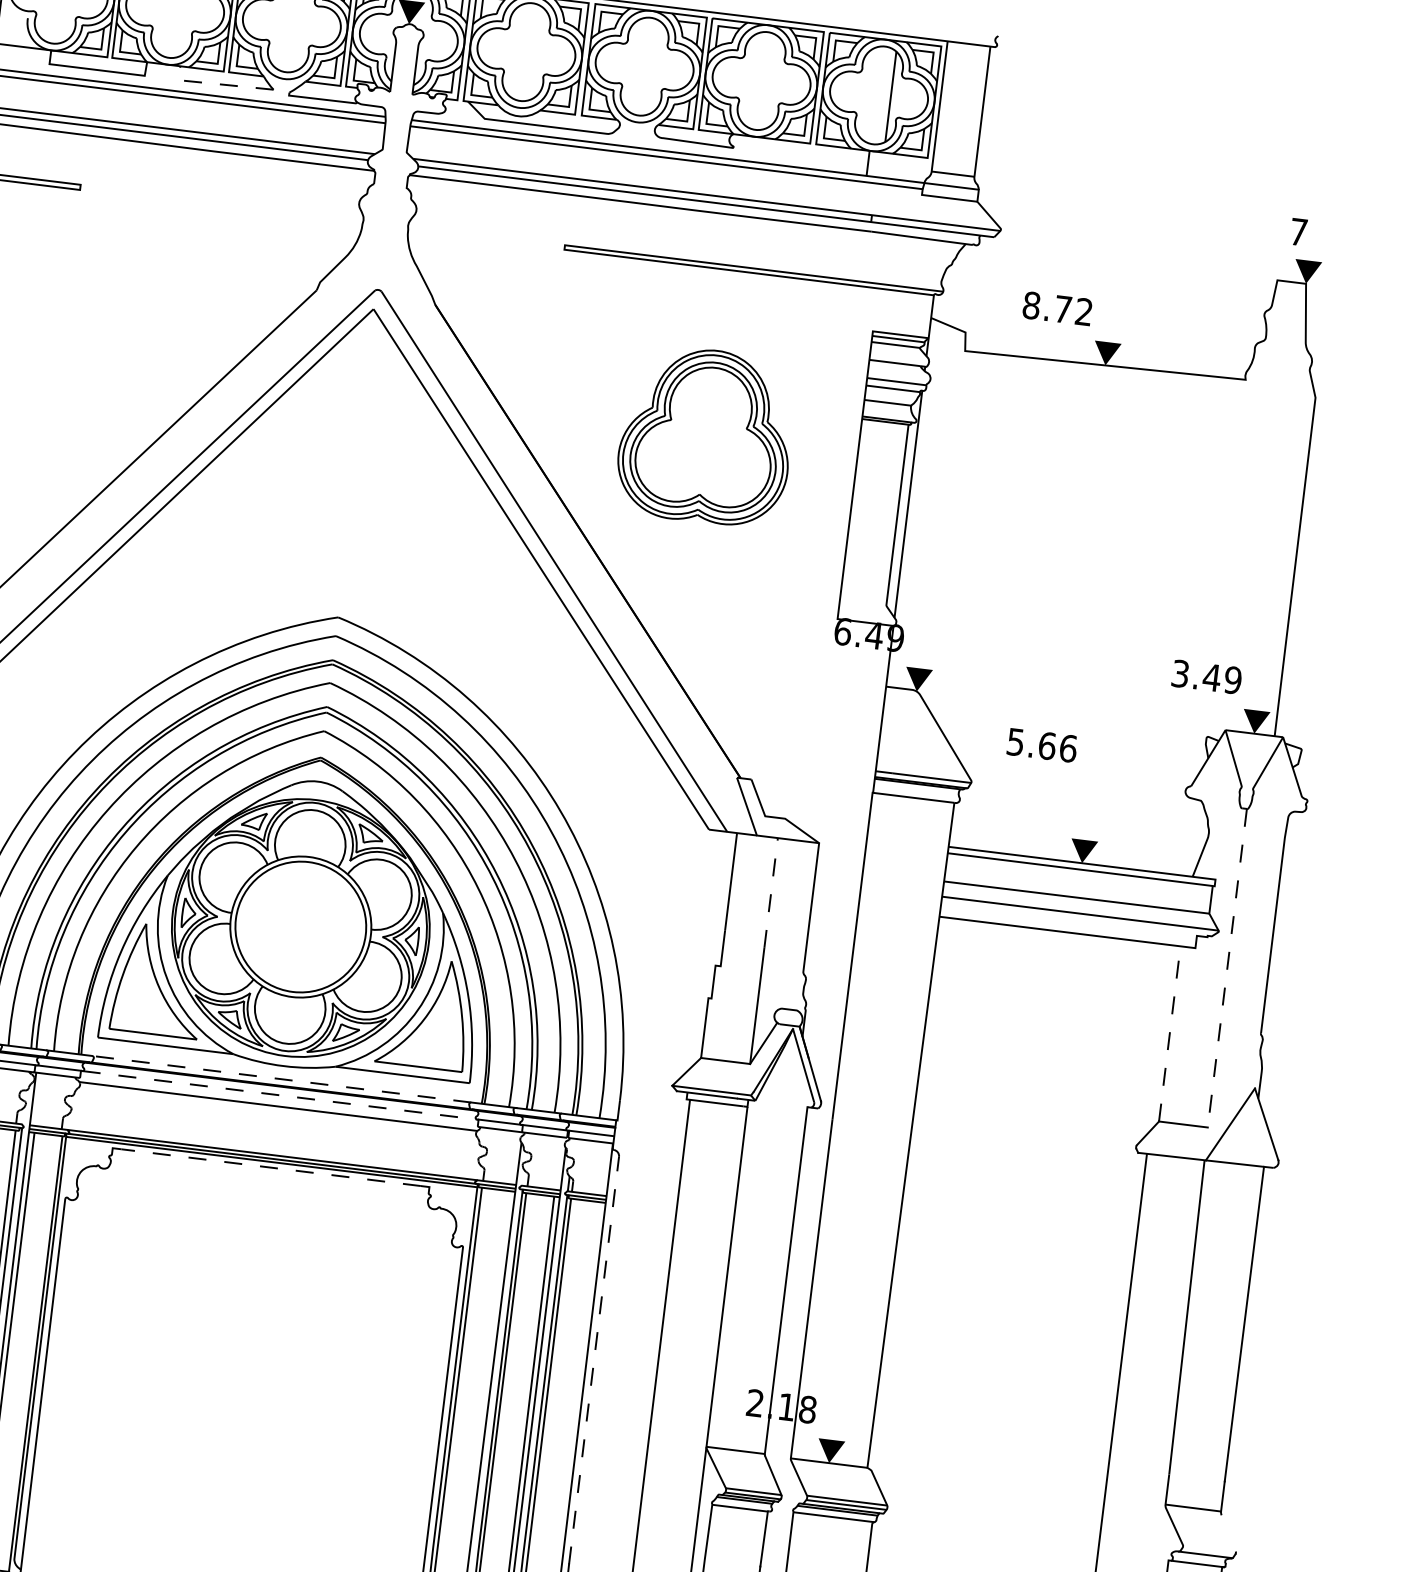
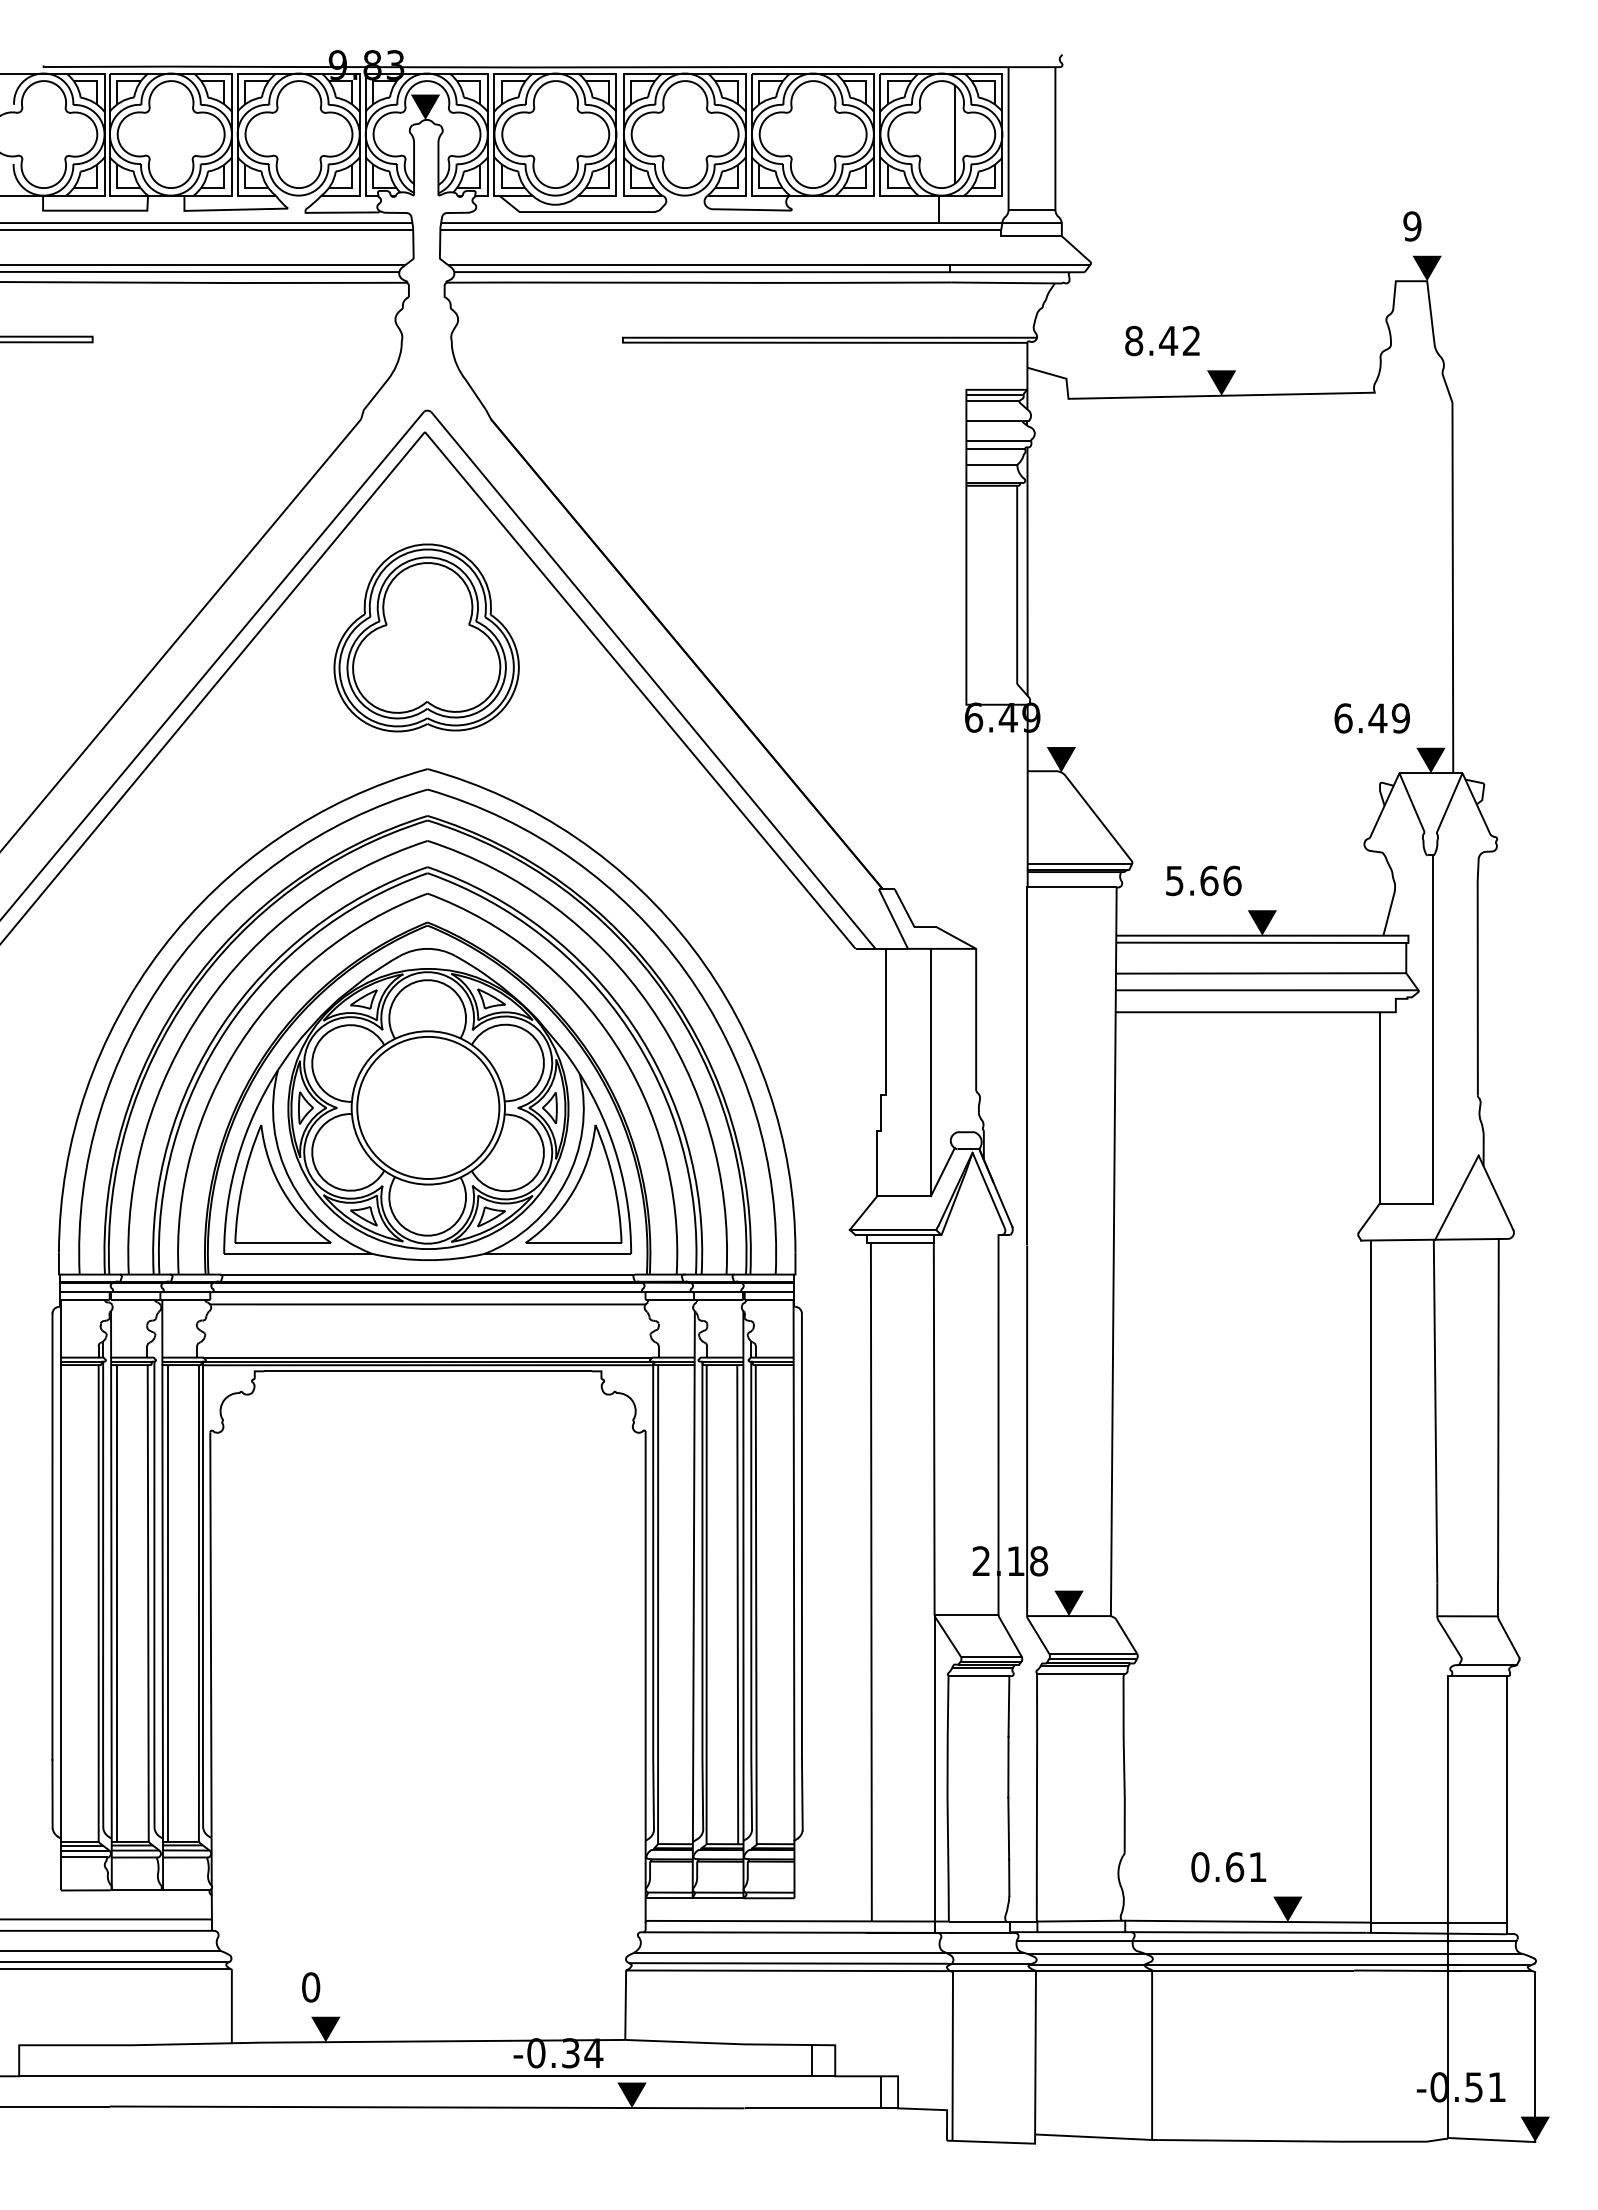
line: (218, 83) -> (227, 209), dashed -> solid
text: (1298, 232) -> (1412, 226), 7 -> 9
text: (1063, 308) -> (1168, 340), 8.72 -> 8.42
part: (706, 435) -> (426, 637), moved
text: (1180, 673) -> (1343, 718), 3.49 -> 6.49
text: (1042, 745) -> (1203, 880), moved
line: (770, 892) -> (930, 1008), dashed -> solid
line: (1226, 968) -> (1432, 1030), dashed -> solid
line: (1169, 1034) -> (1379, 1108), dashed -> solid
line: (281, 1079) -> (427, 1274), dashed -> solid
line: (279, 1095) -> (427, 1292), dashed -> solid
line: (271, 1167) -> (428, 1371), dashed -> solid
line: (593, 1360) -> (801, 1536), dashed -> solid
line: (1229, 1533) -> (1509, 1638), added

